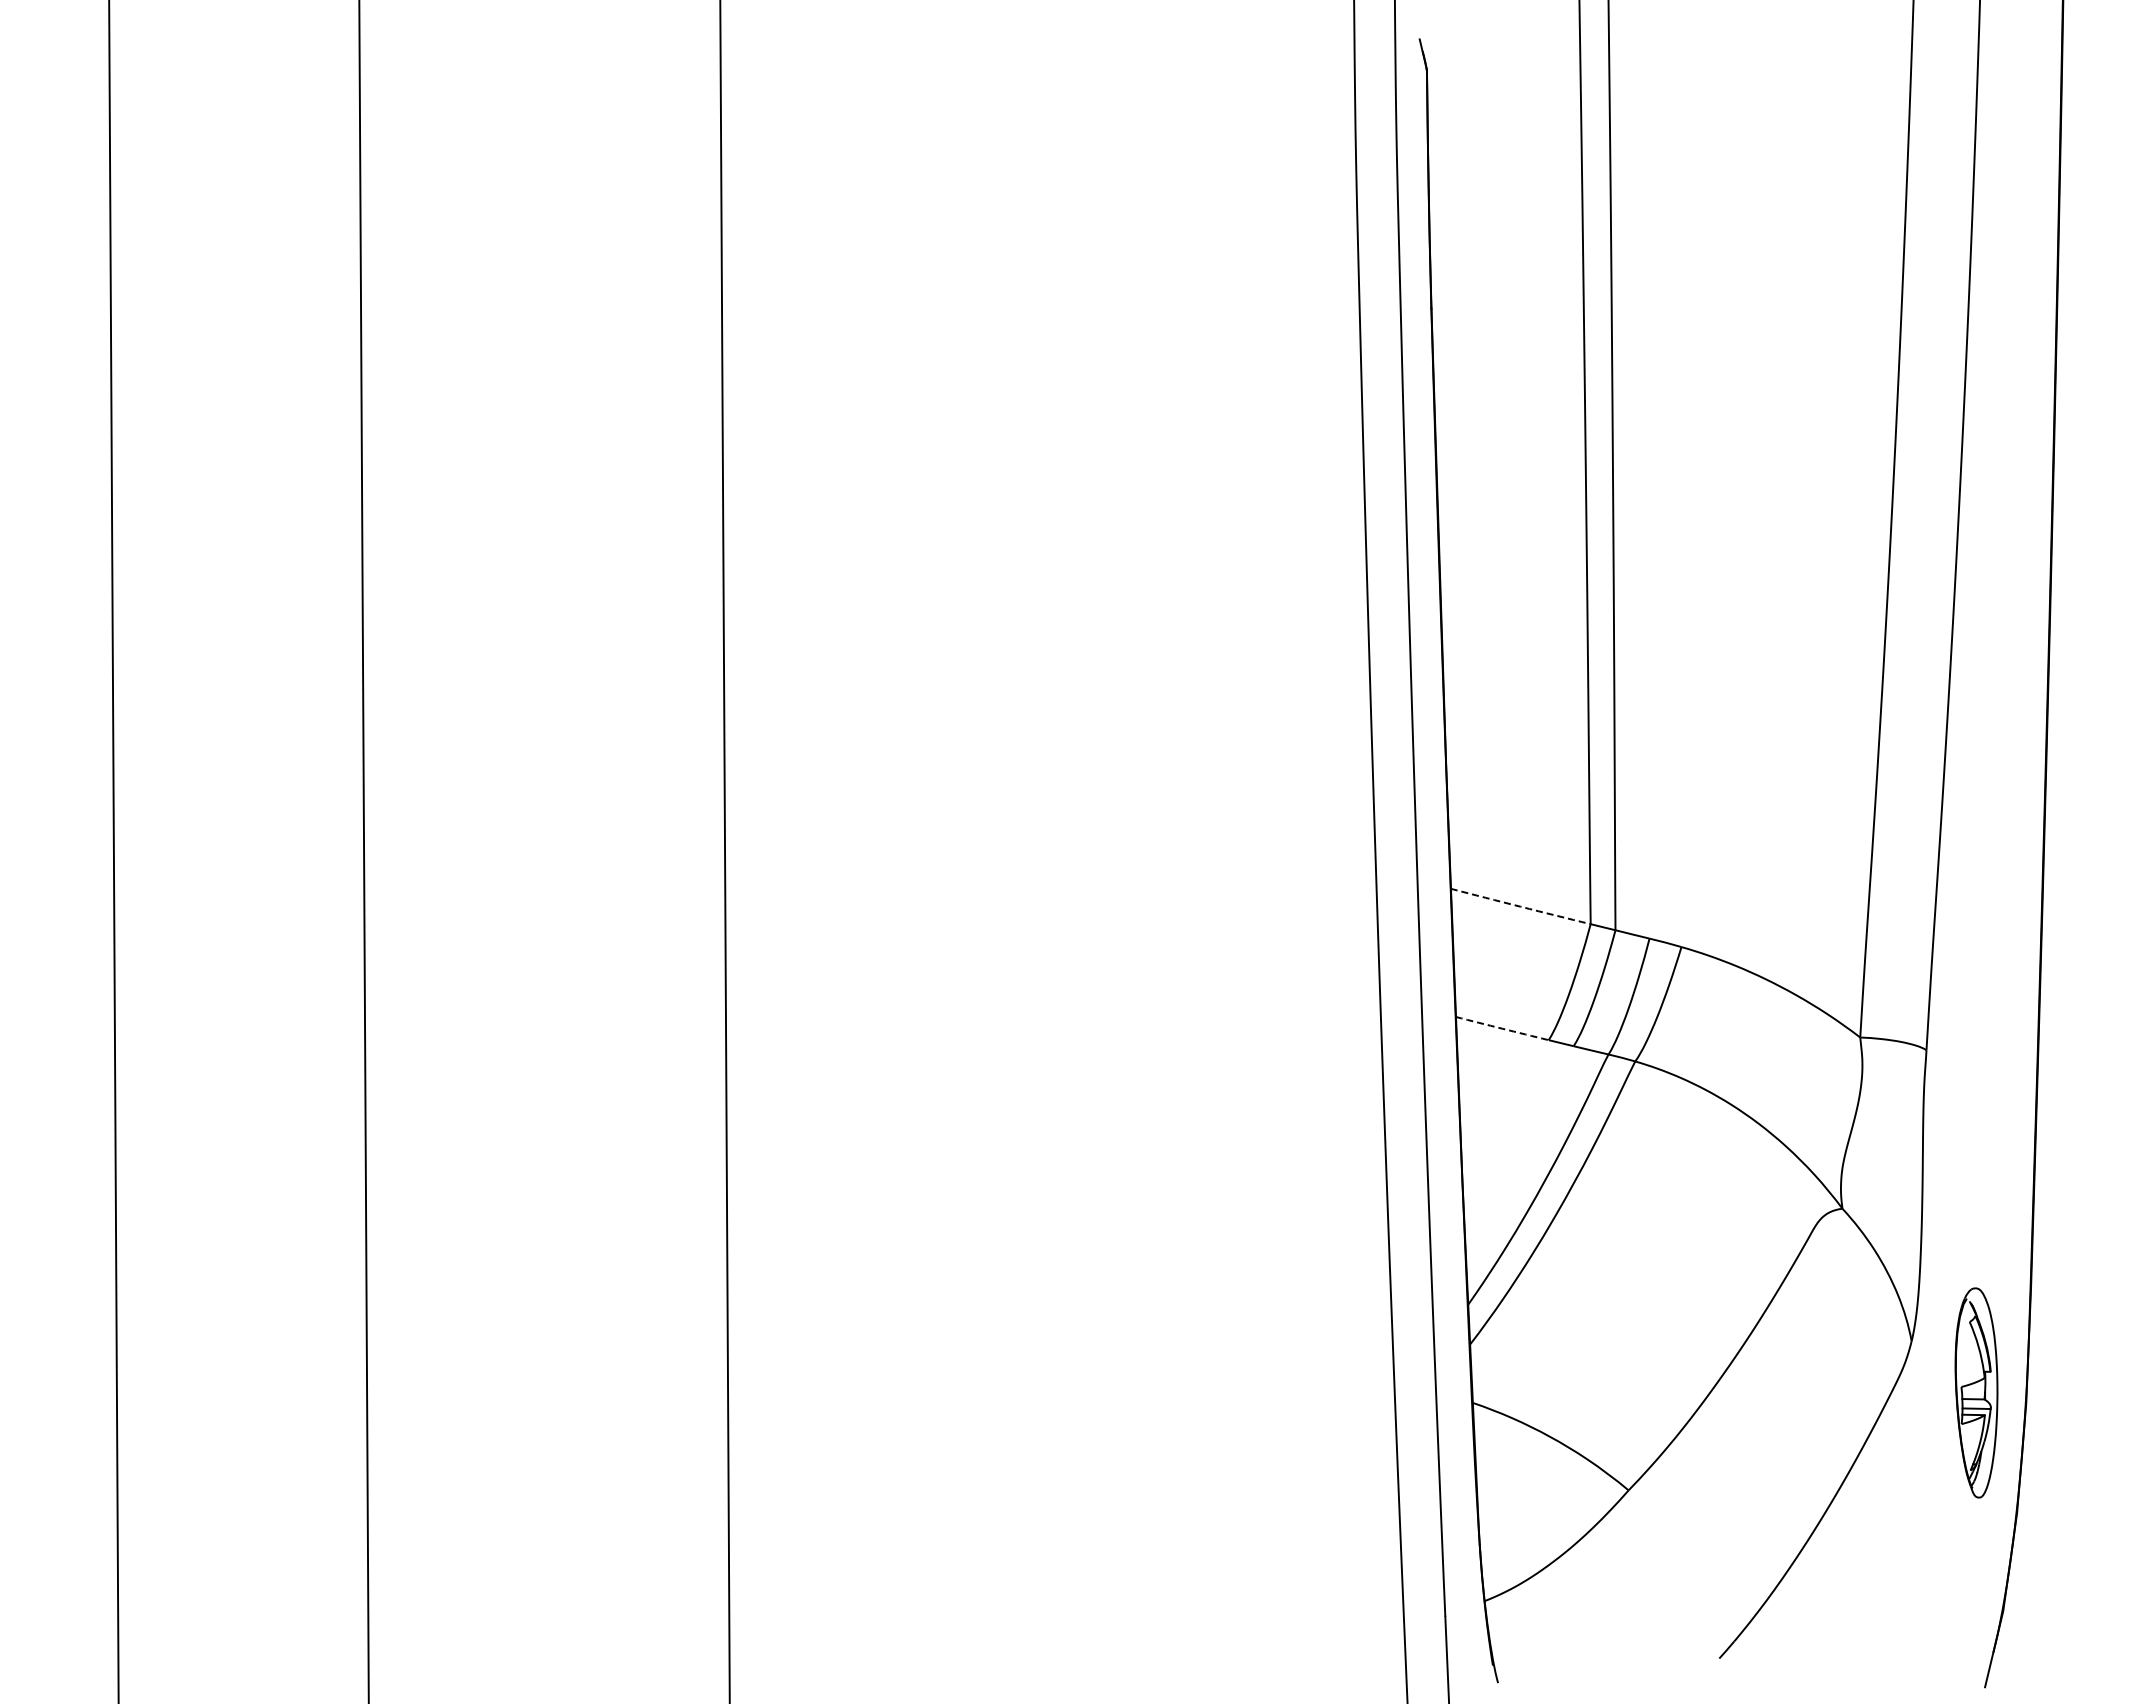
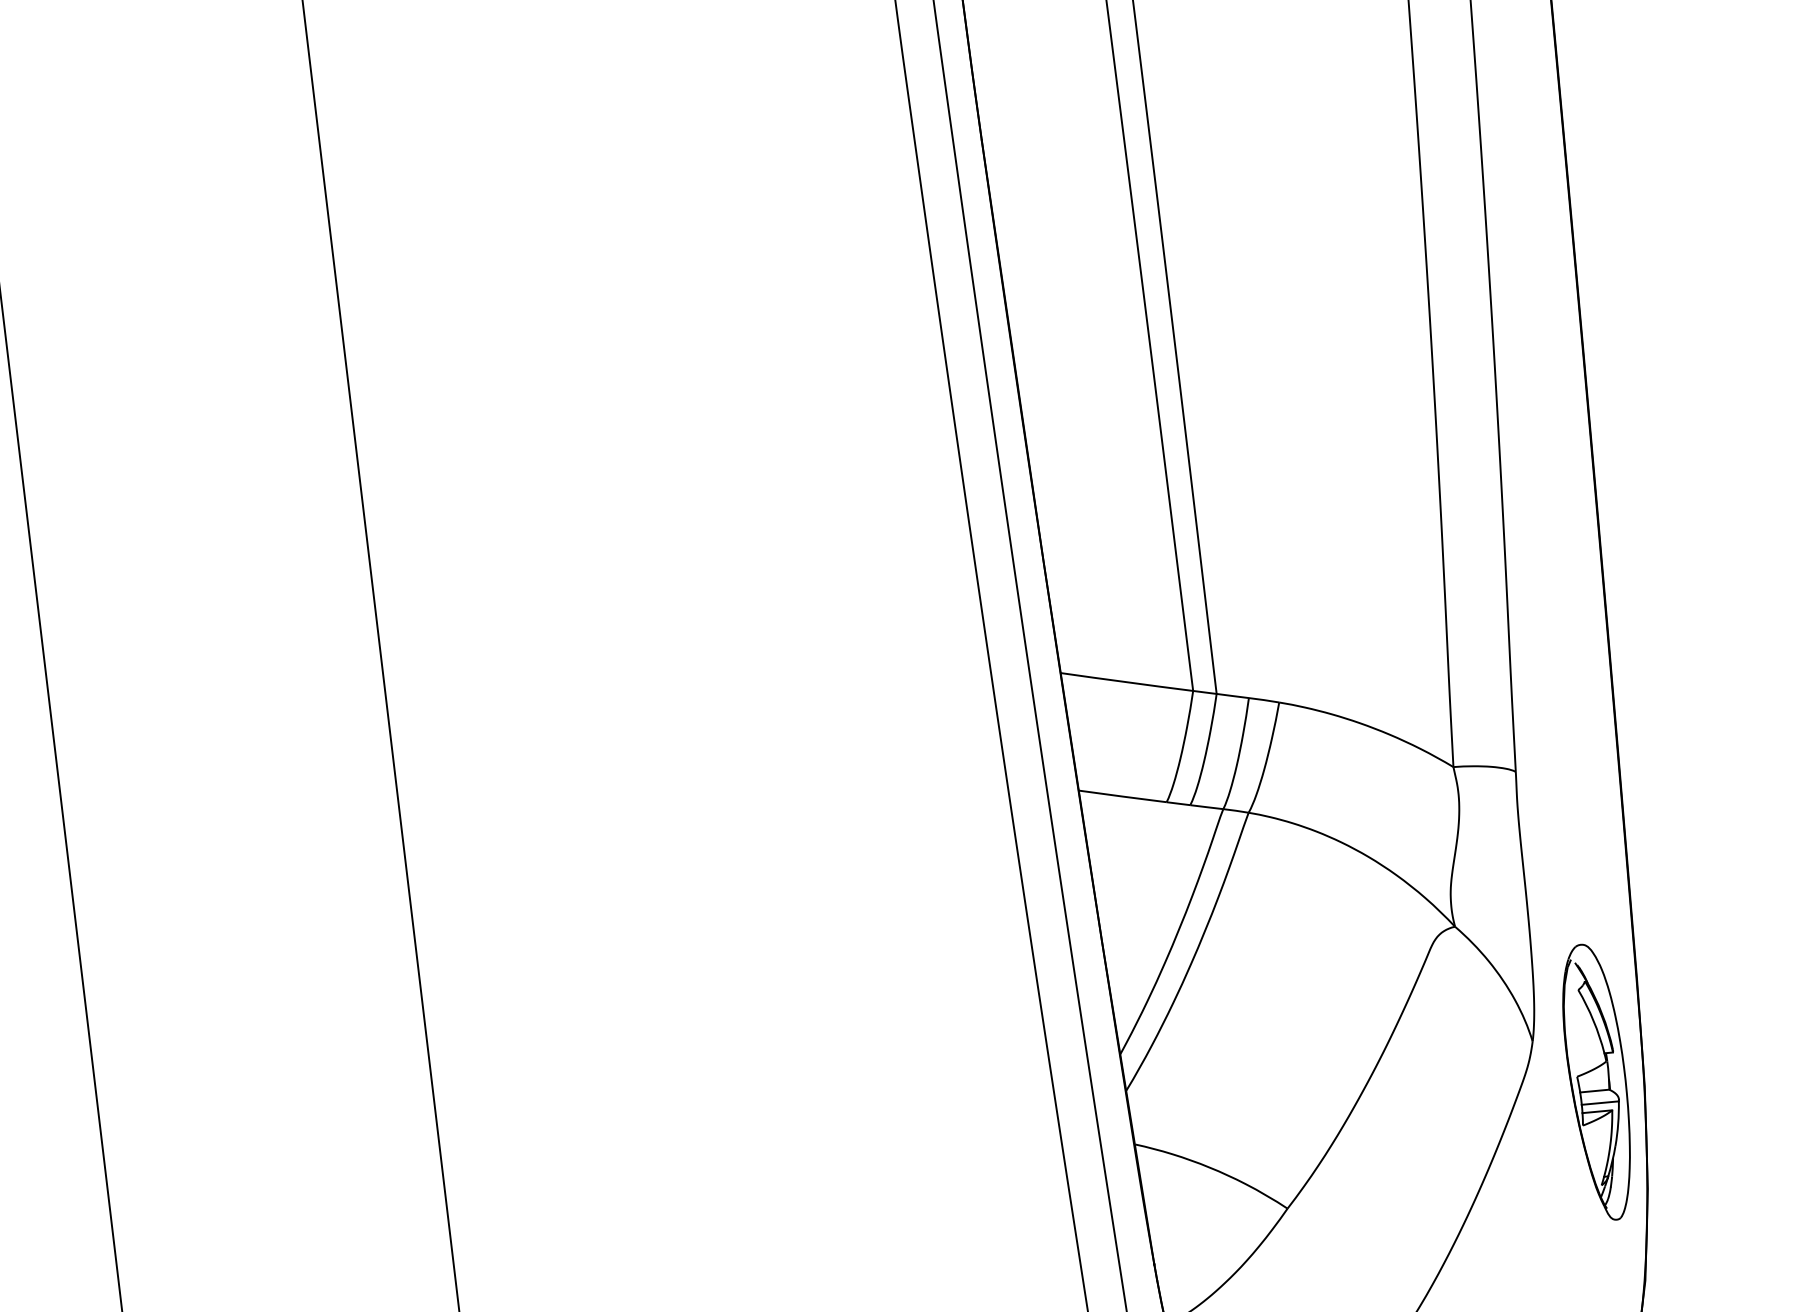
arc: (1520, 906) -> (1126, 682), dashed -> solid
arc: (1502, 1028) -> (1122, 796), dashed -> solid
part: (1976, 1392) -> (1597, 1081), size x1.43

